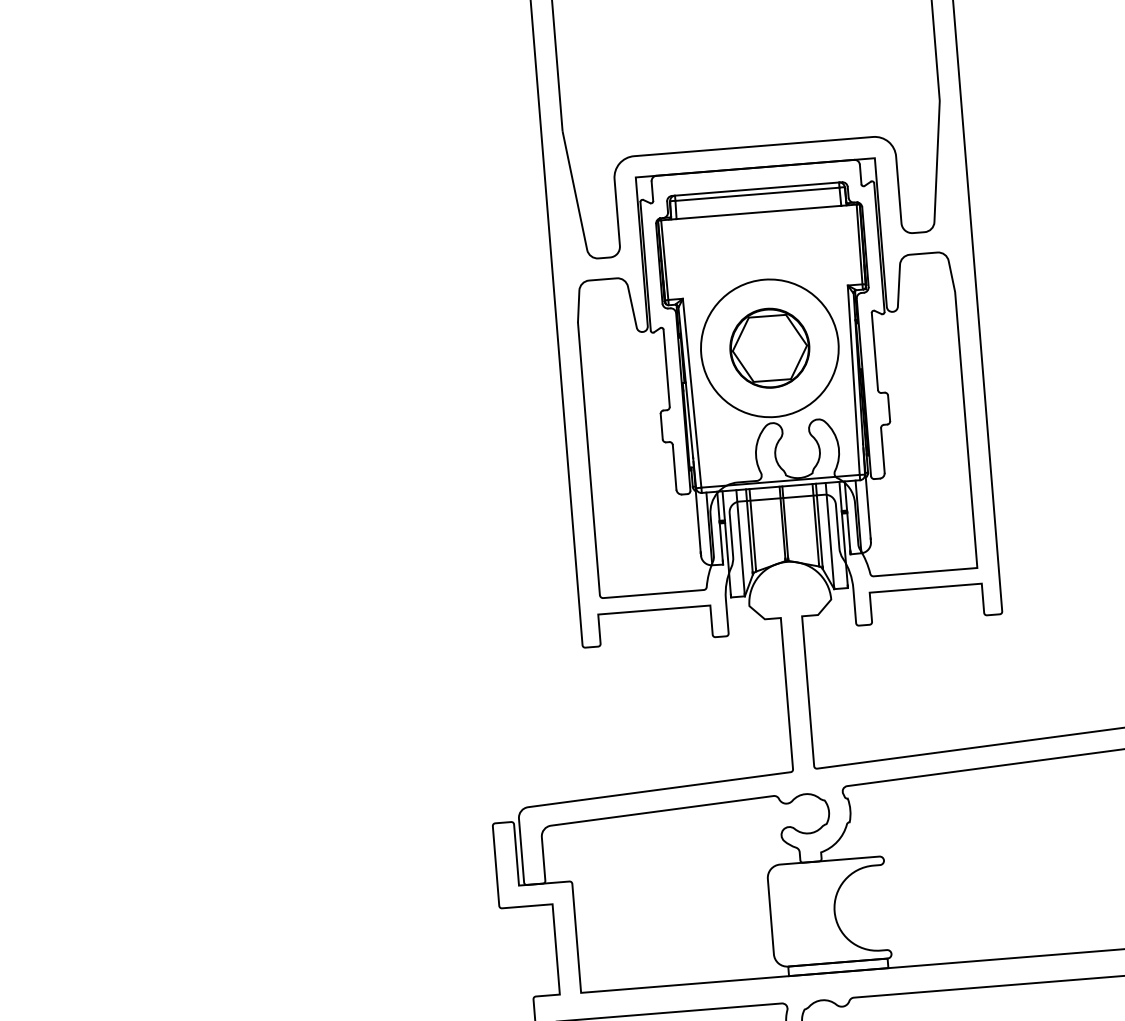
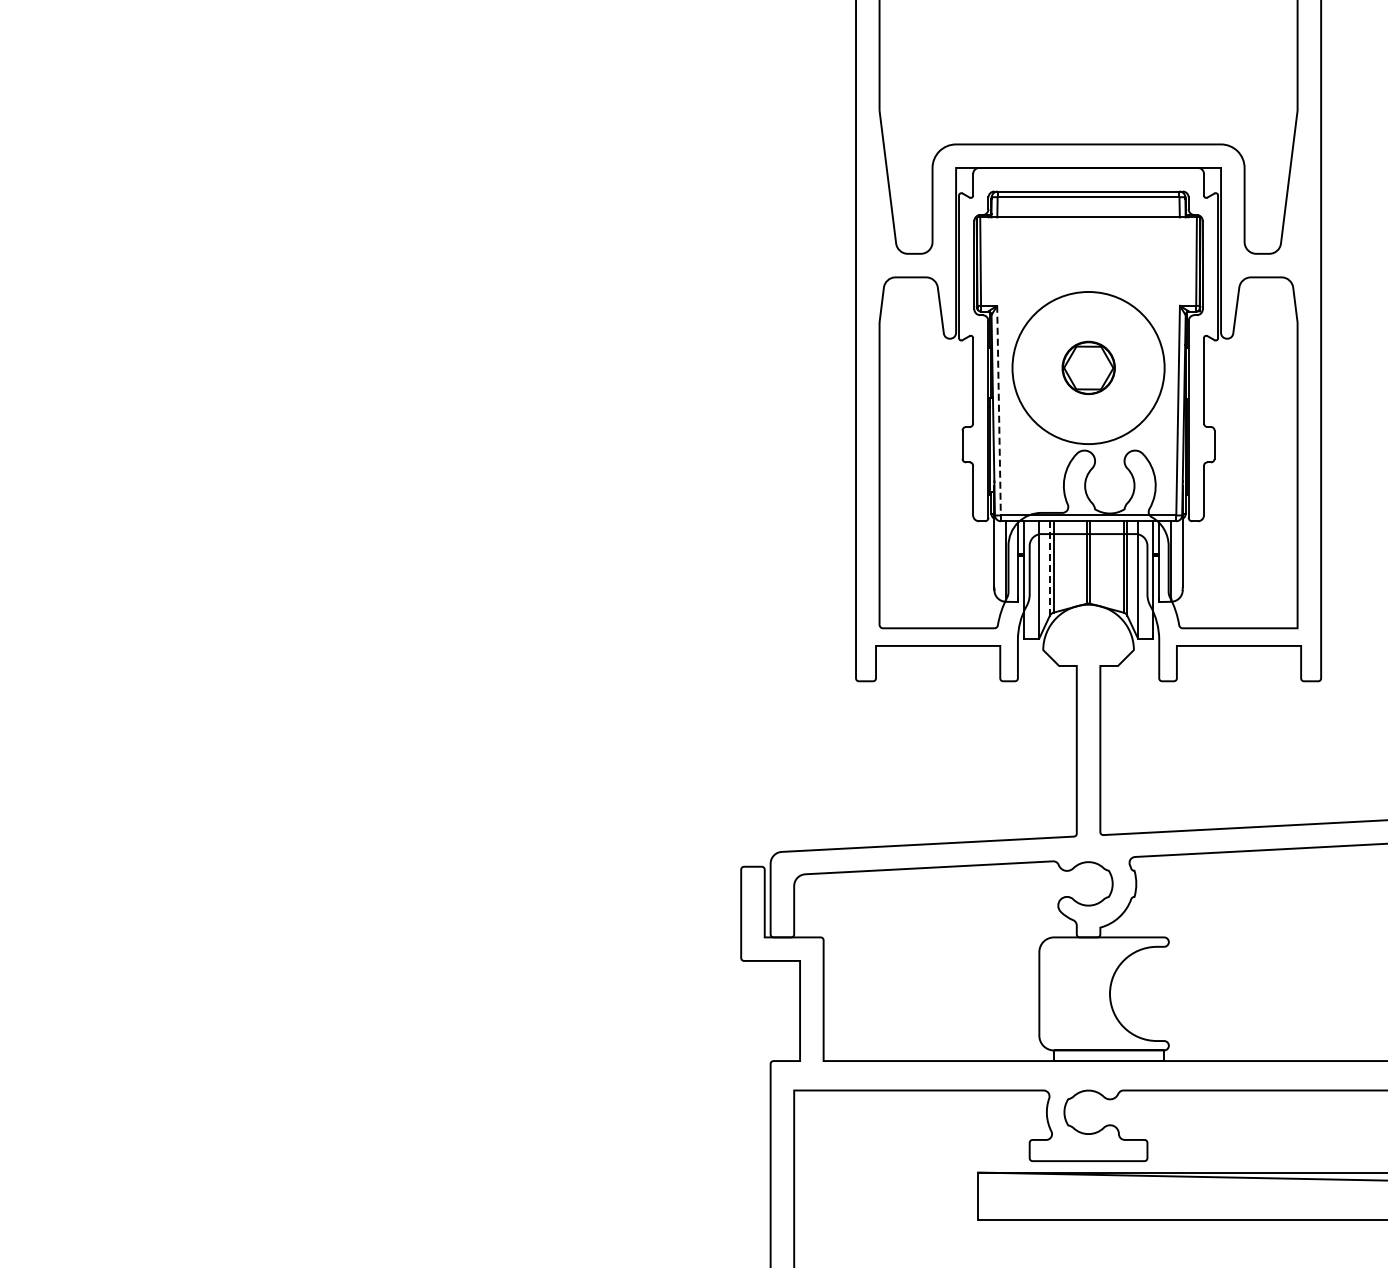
part: (769, 347) -> (1088, 367), size x0.6
line: (692, 393) -> (999, 410), solid -> dashed
line: (749, 531) -> (1049, 567), solid -> dashed

